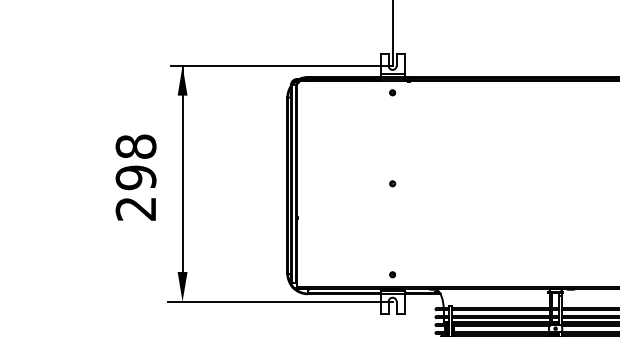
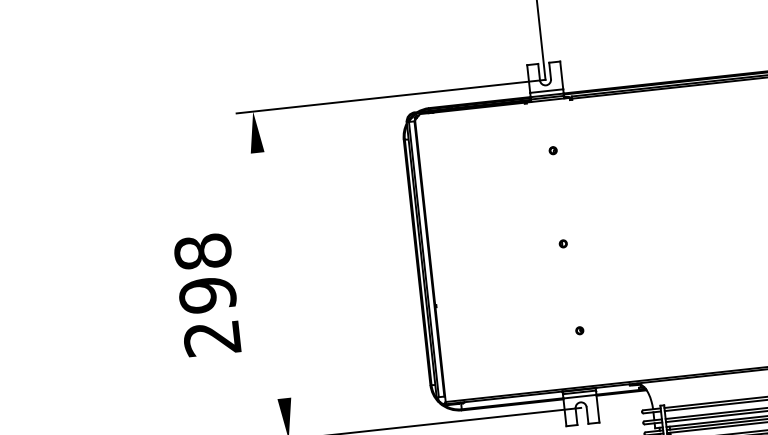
part: (392, 92) -> (552, 150), moved
line: (182, 168) -> (268, 254), removed
text: (135, 177) -> (206, 294), moved
part: (392, 274) -> (579, 330), moved

